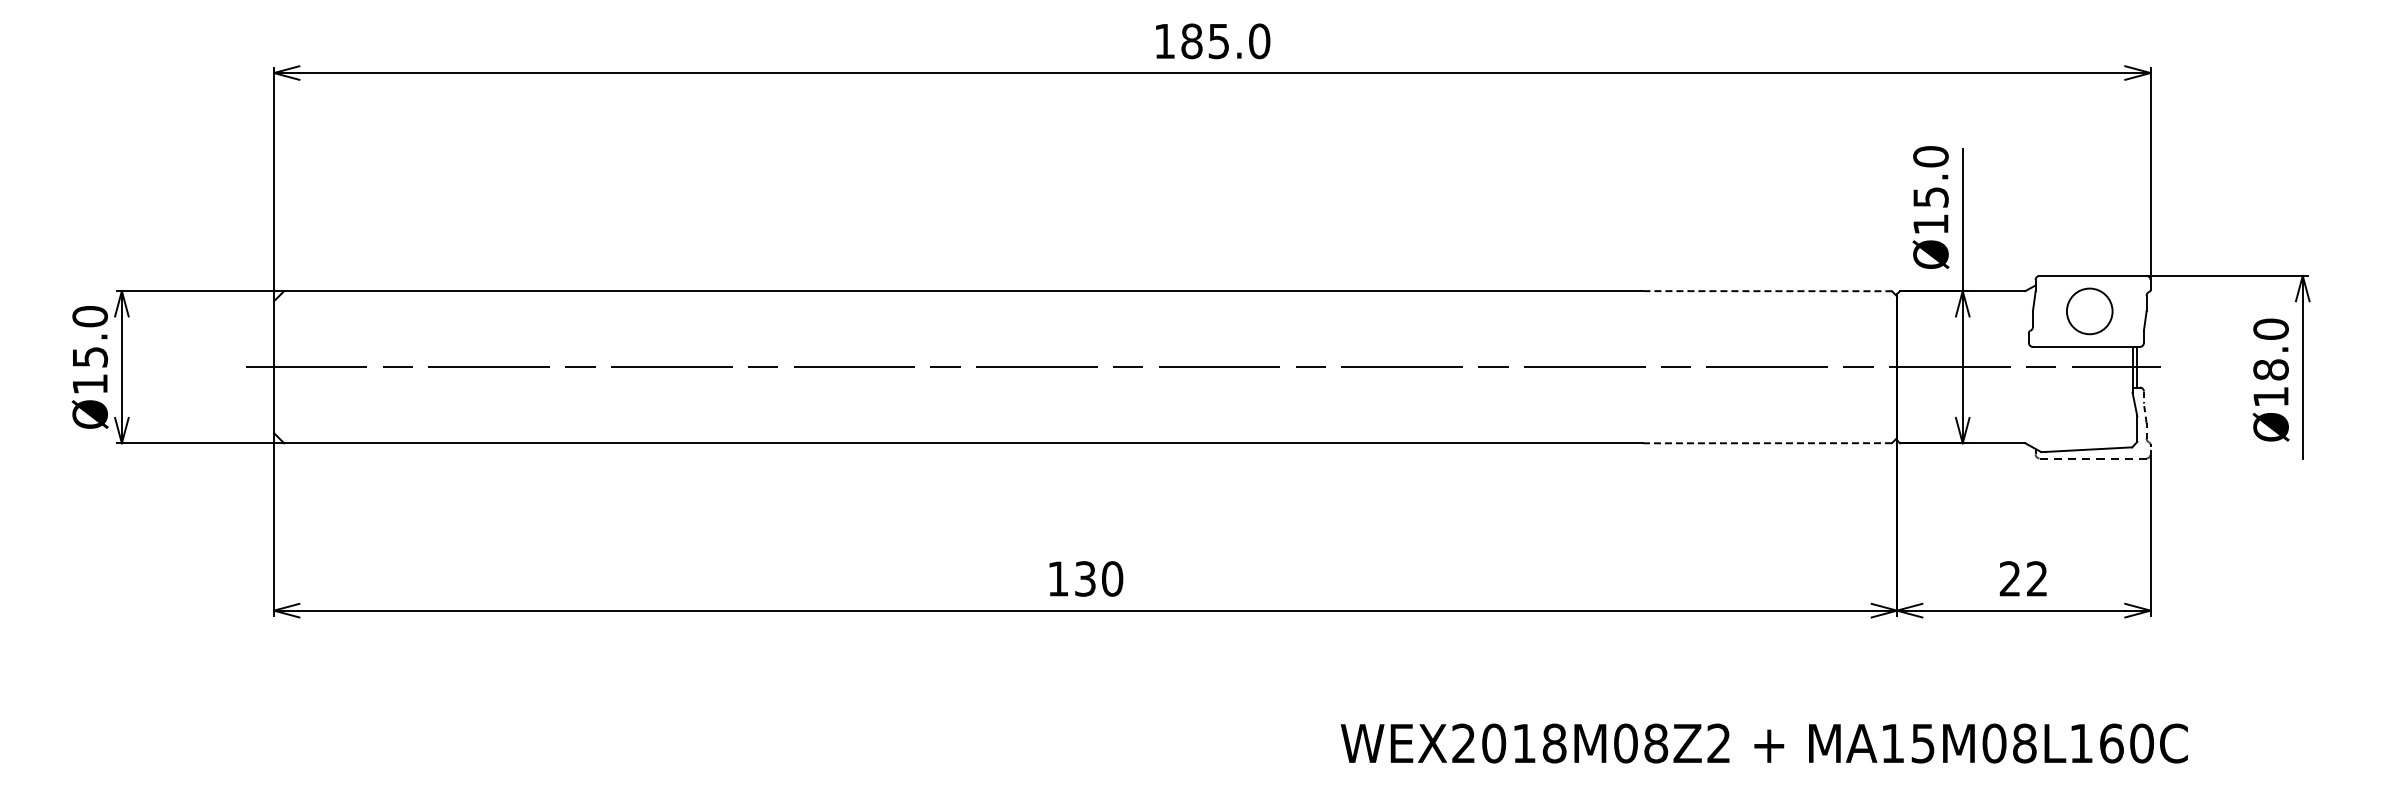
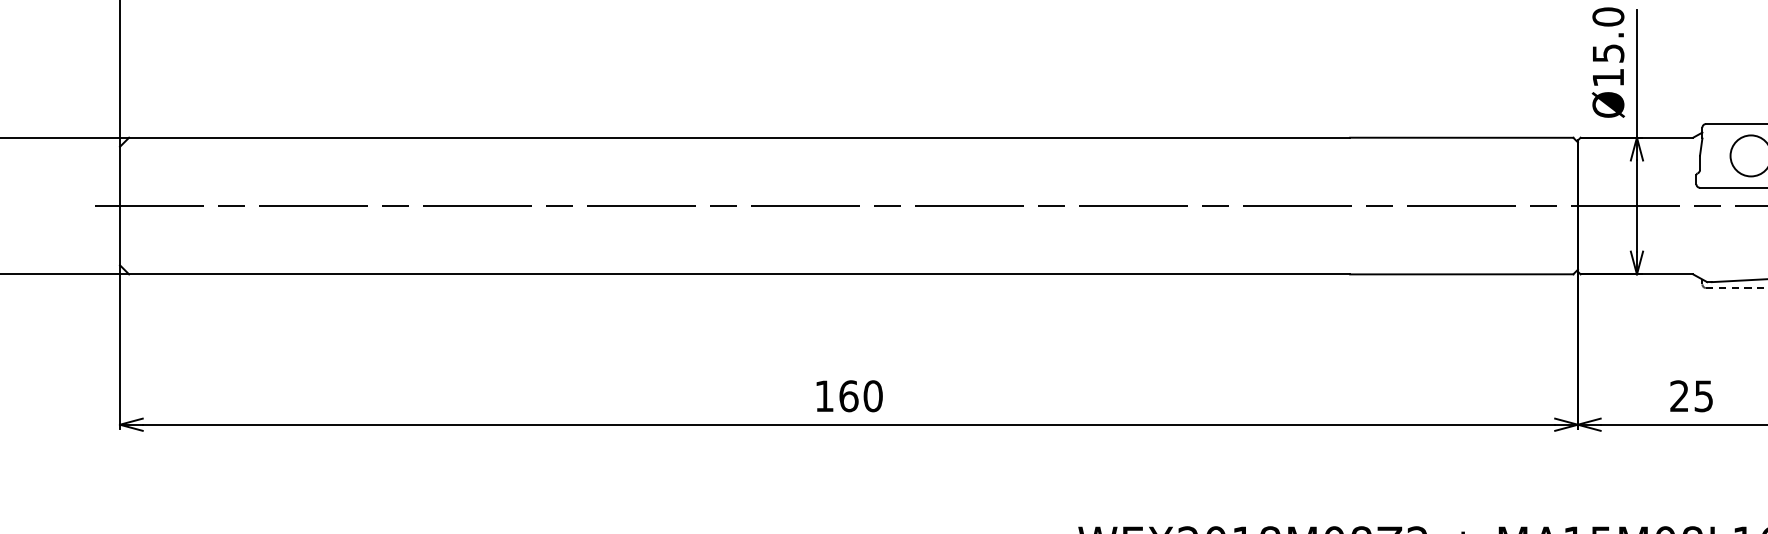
line: (1768, 291) -> (1462, 138), dashed -> solid
line: (1767, 443) -> (1461, 274), dashed -> solid
text: (1085, 578) -> (848, 395), 130 -> 160
text: (2037, 578) -> (1704, 395), 22 -> 25

